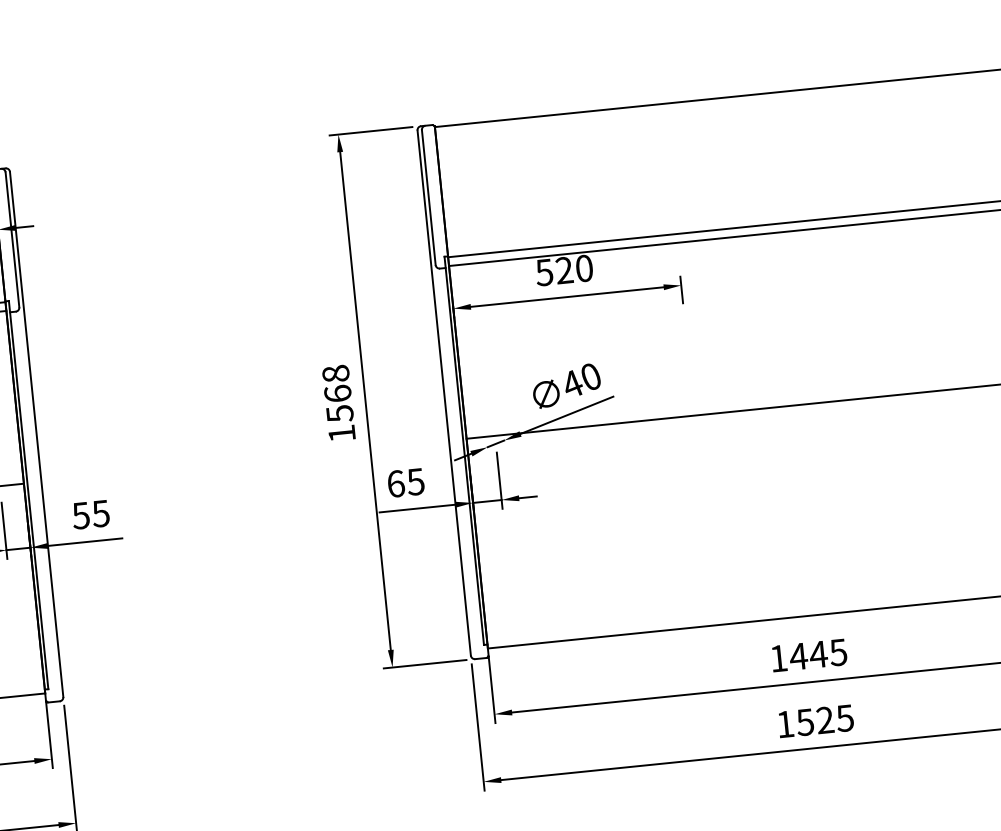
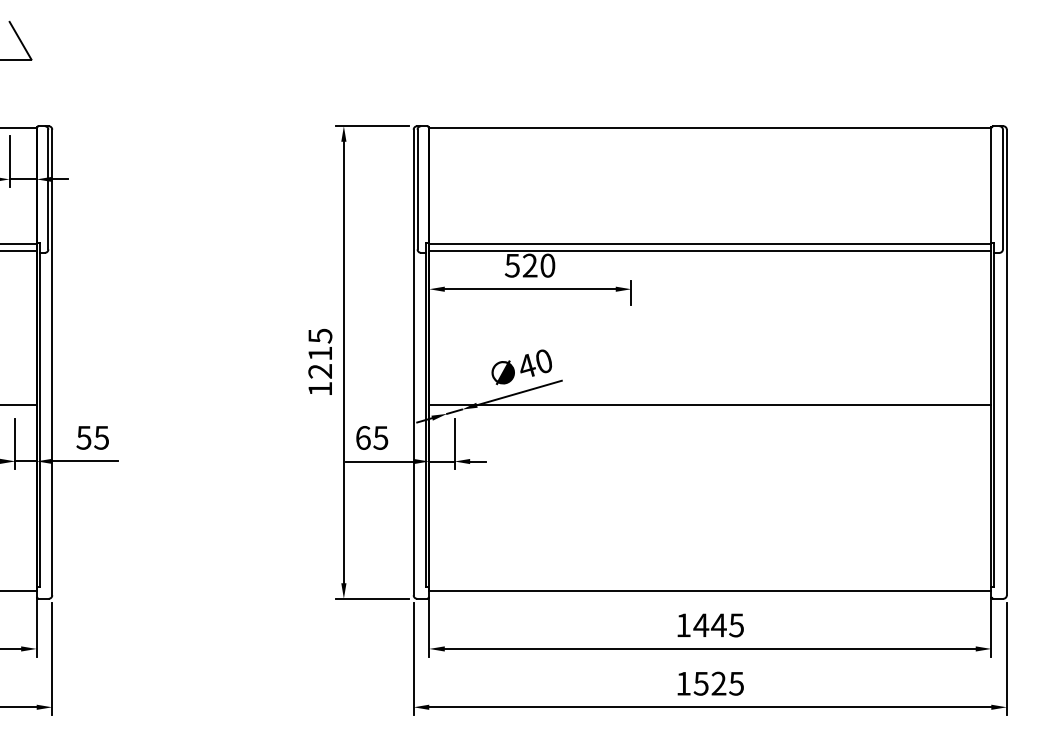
text: (338, 393) -> (320, 353), 1568 -> 1215

